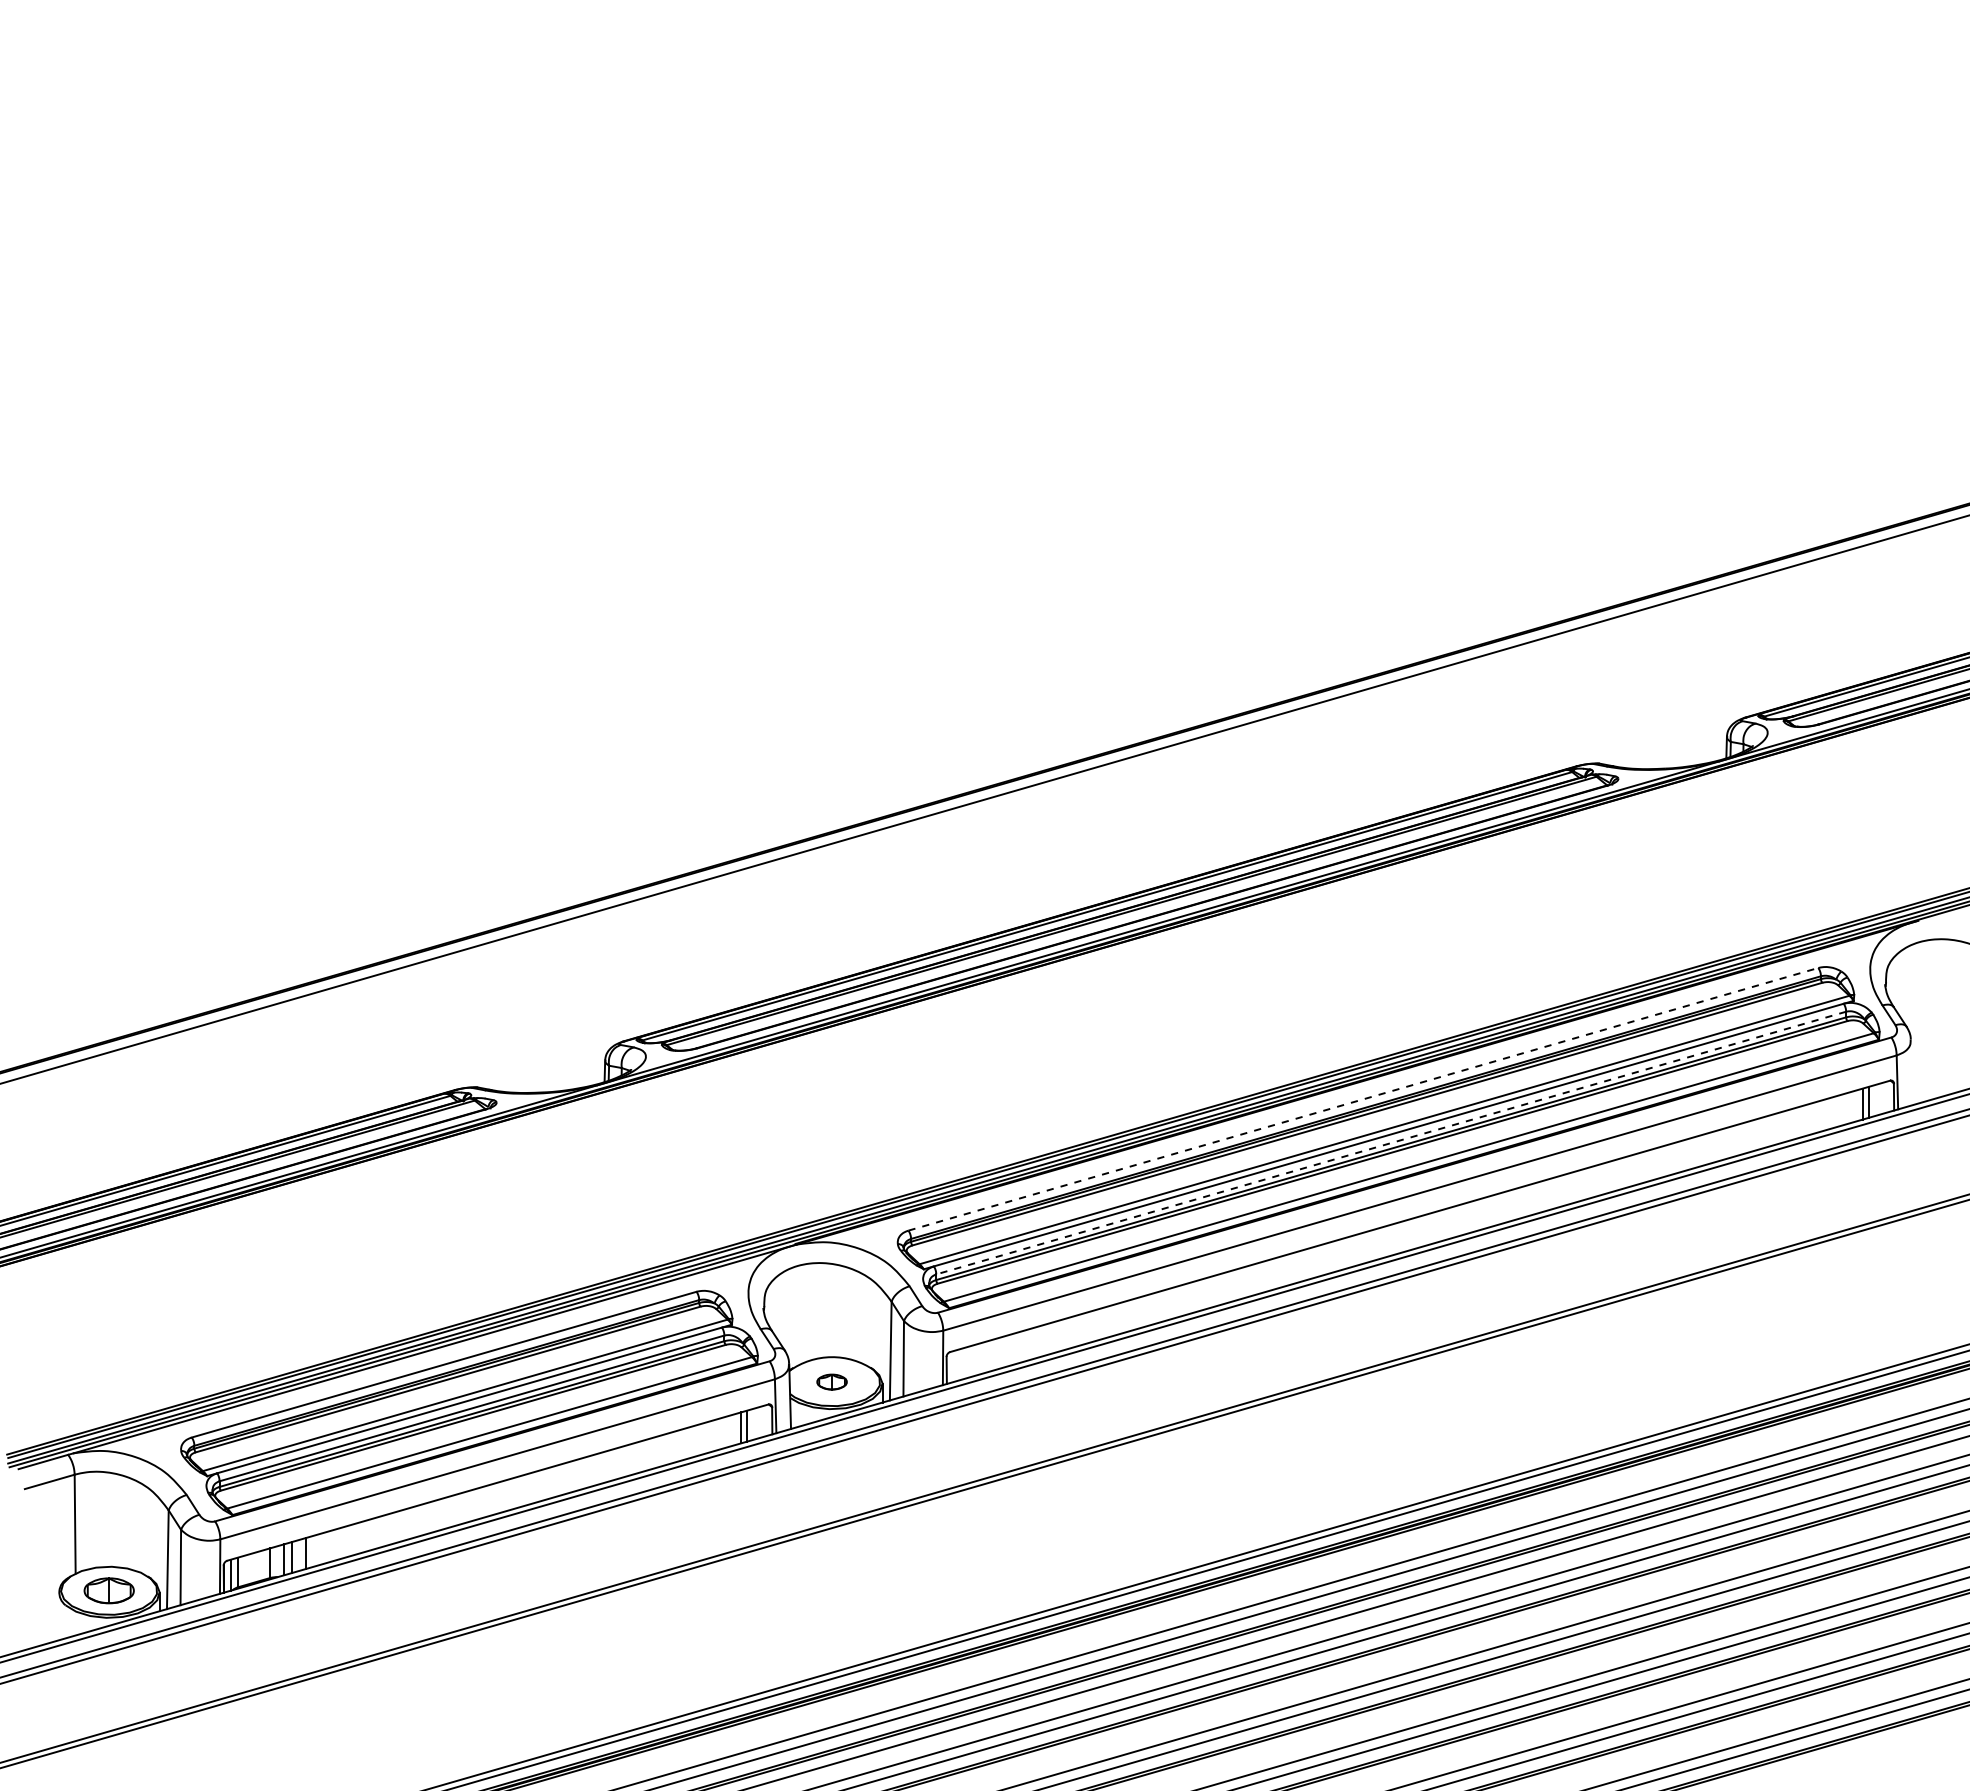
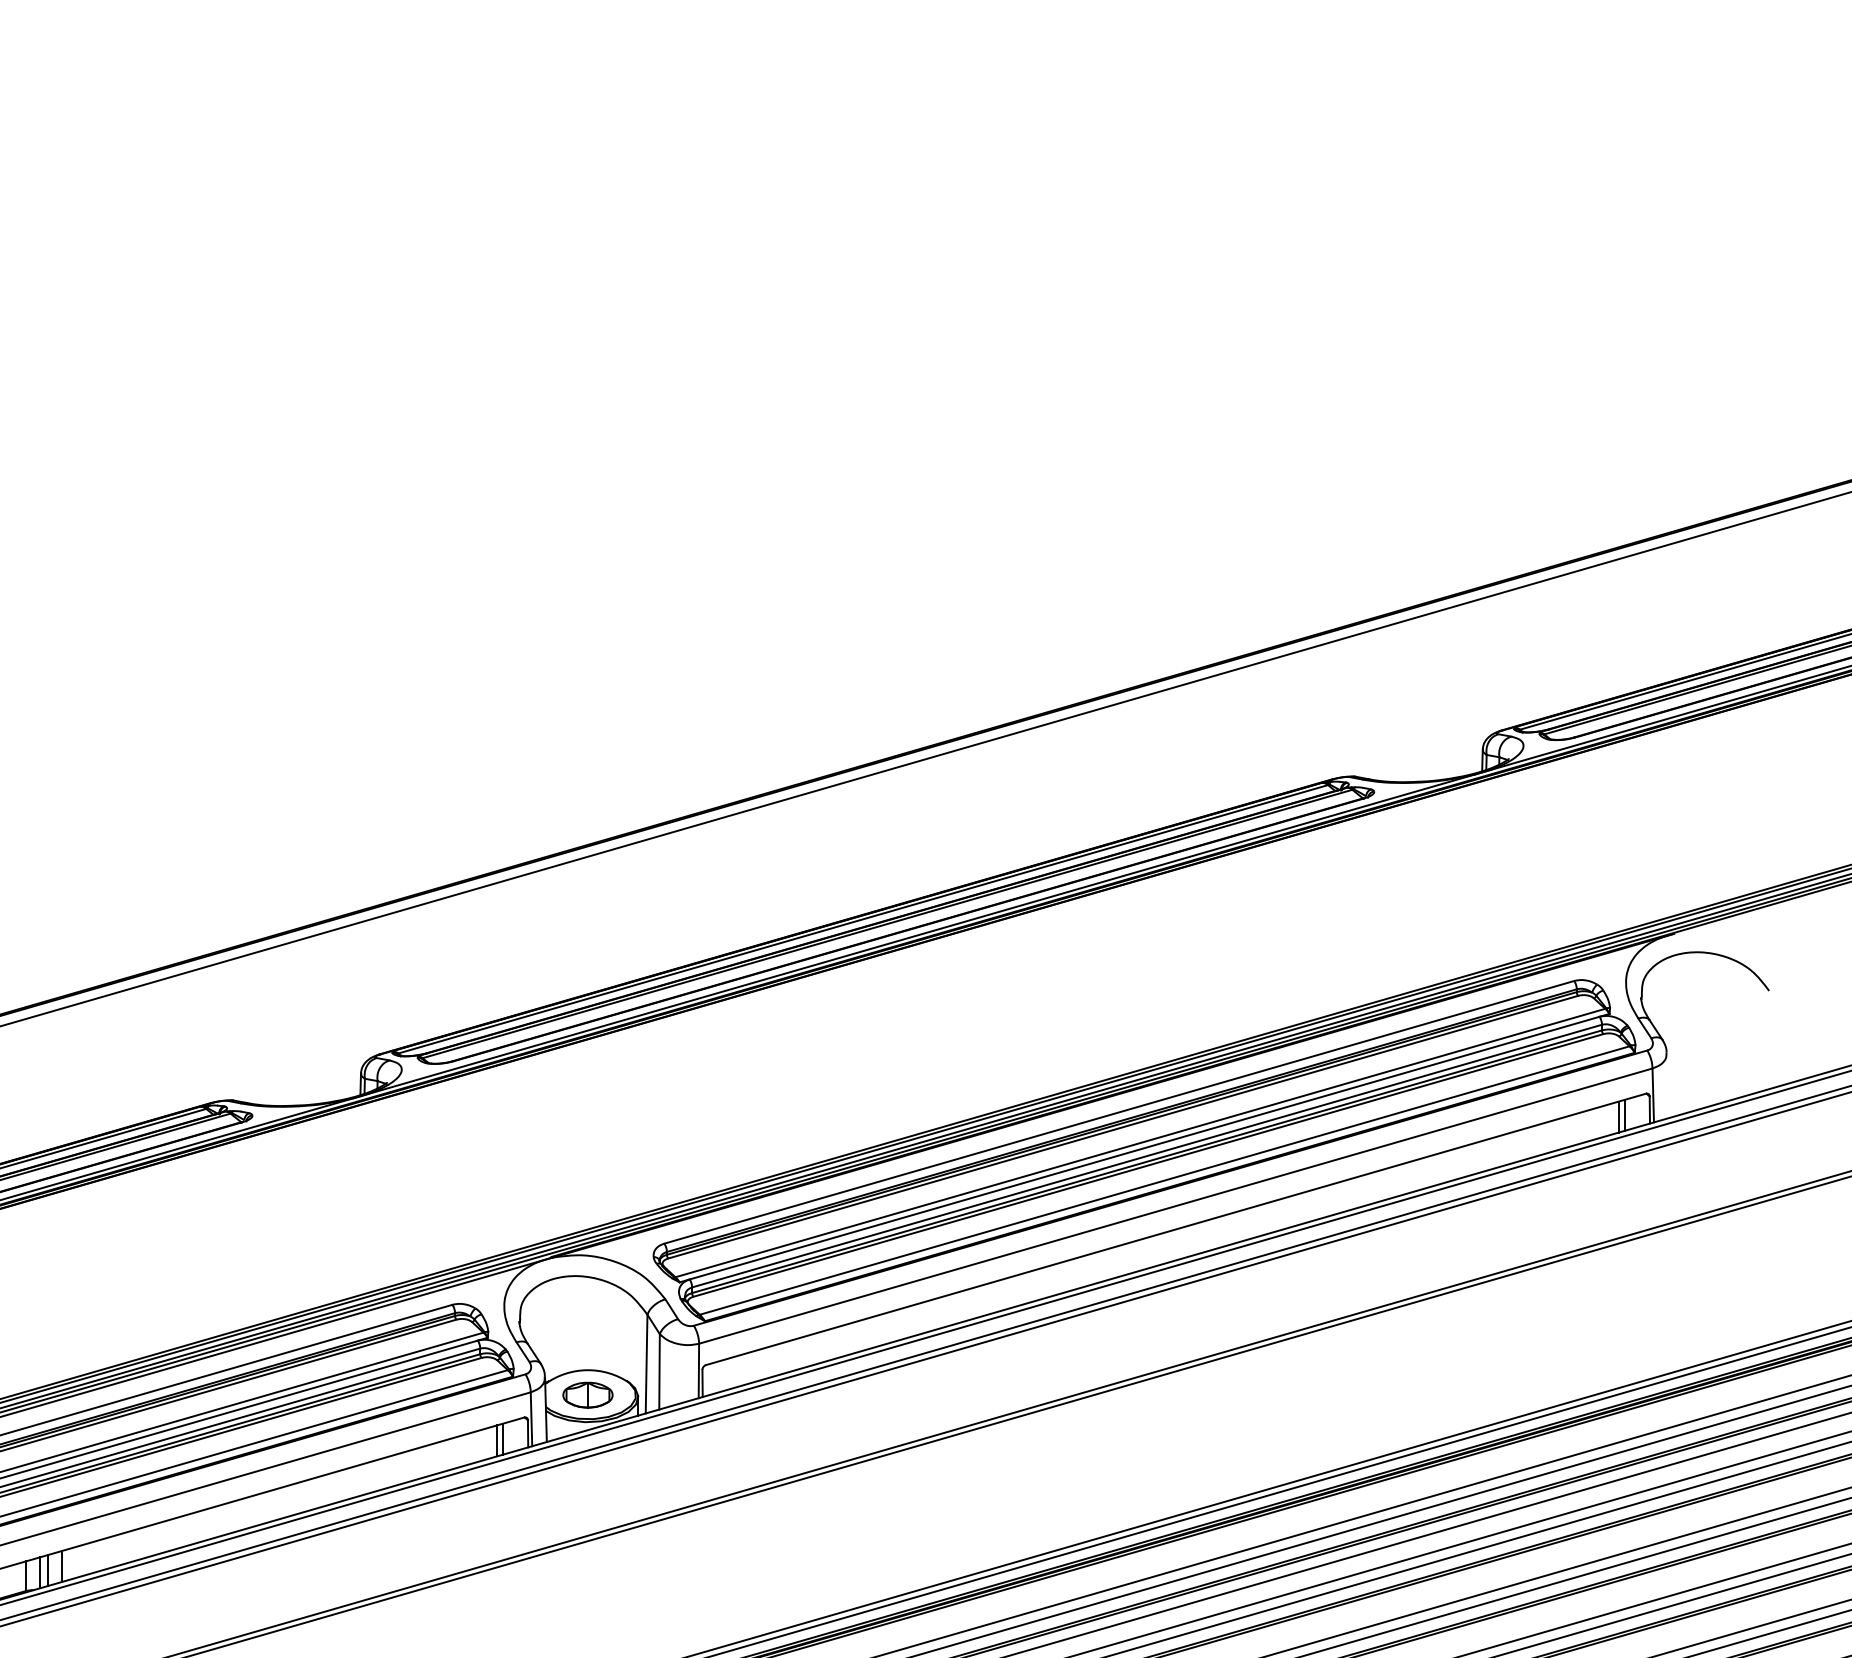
line: (1363, 1099) -> (1119, 1112), dashed -> solid
line: (1391, 1143) -> (1147, 1156), dashed -> solid
part: (831, 1381) -> (587, 1394), size x1.67

